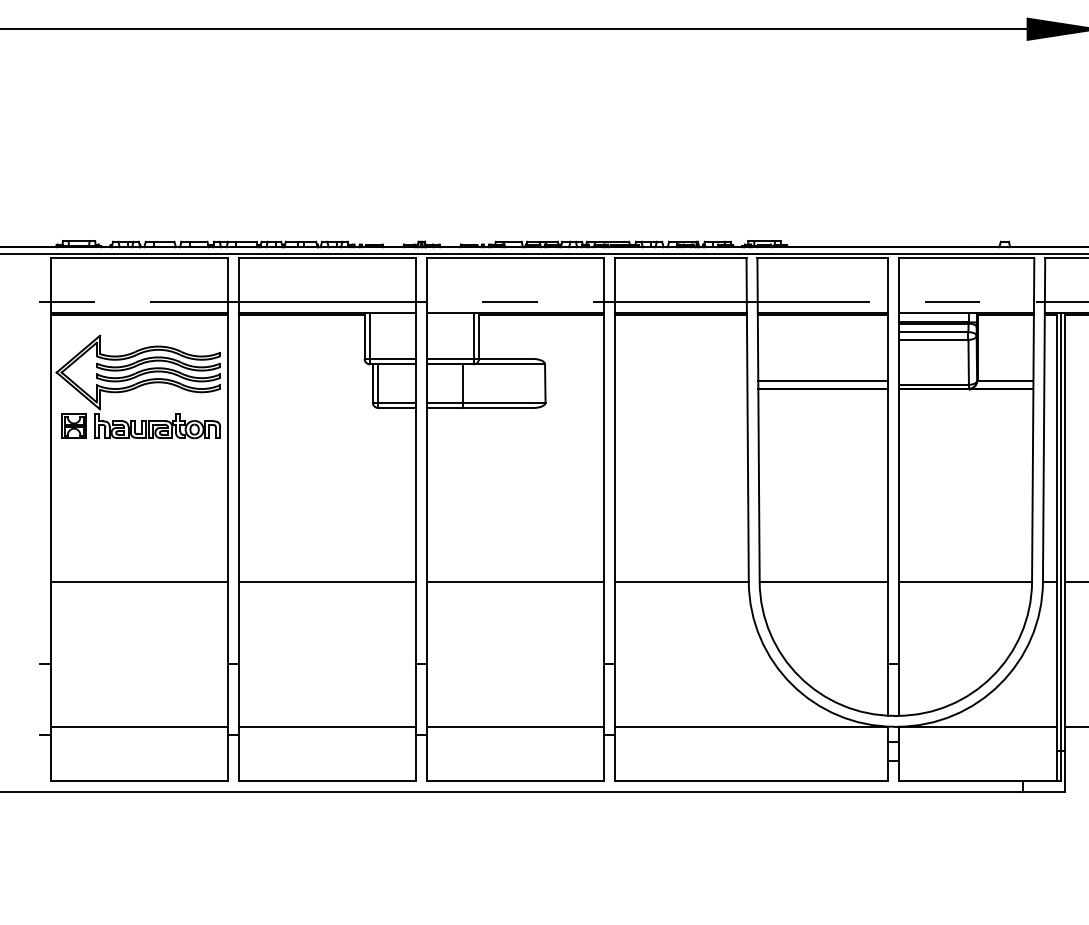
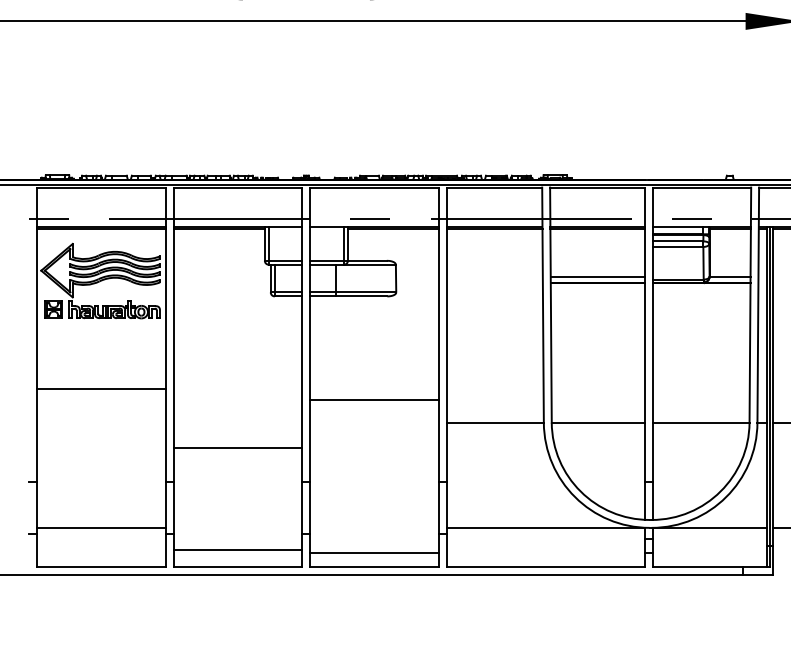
line: (139, 581) -> (101, 388), moved
line: (326, 581) -> (237, 447), moved
line: (515, 581) -> (374, 399), moved
line: (326, 726) -> (237, 549), moved
line: (515, 726) -> (374, 552), moved

